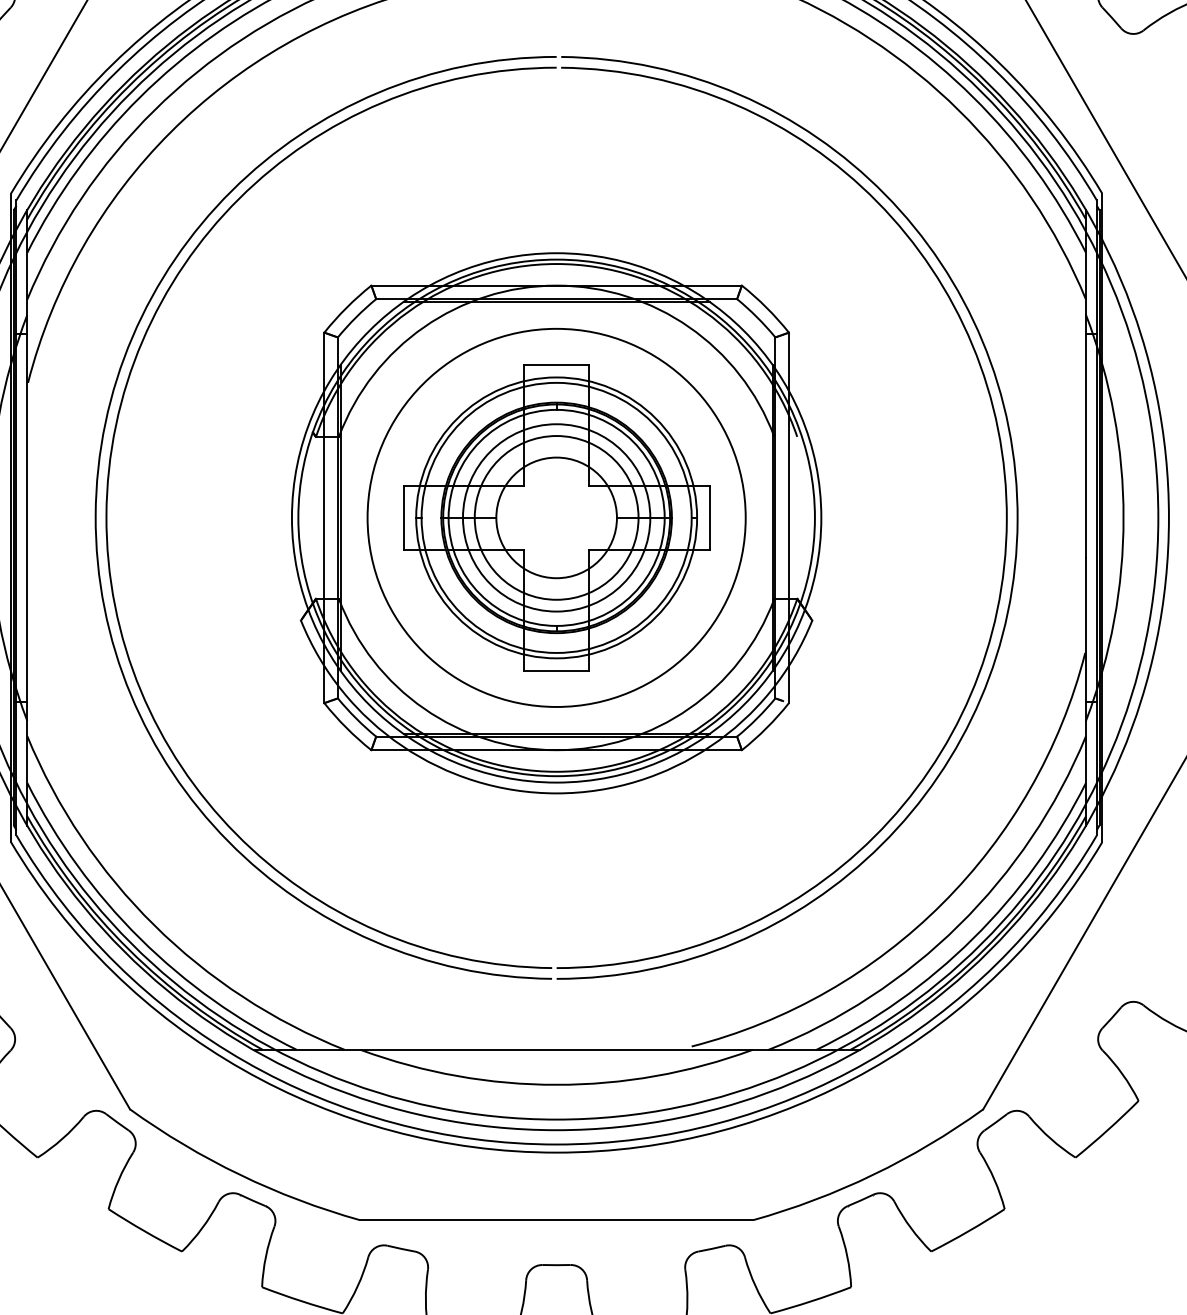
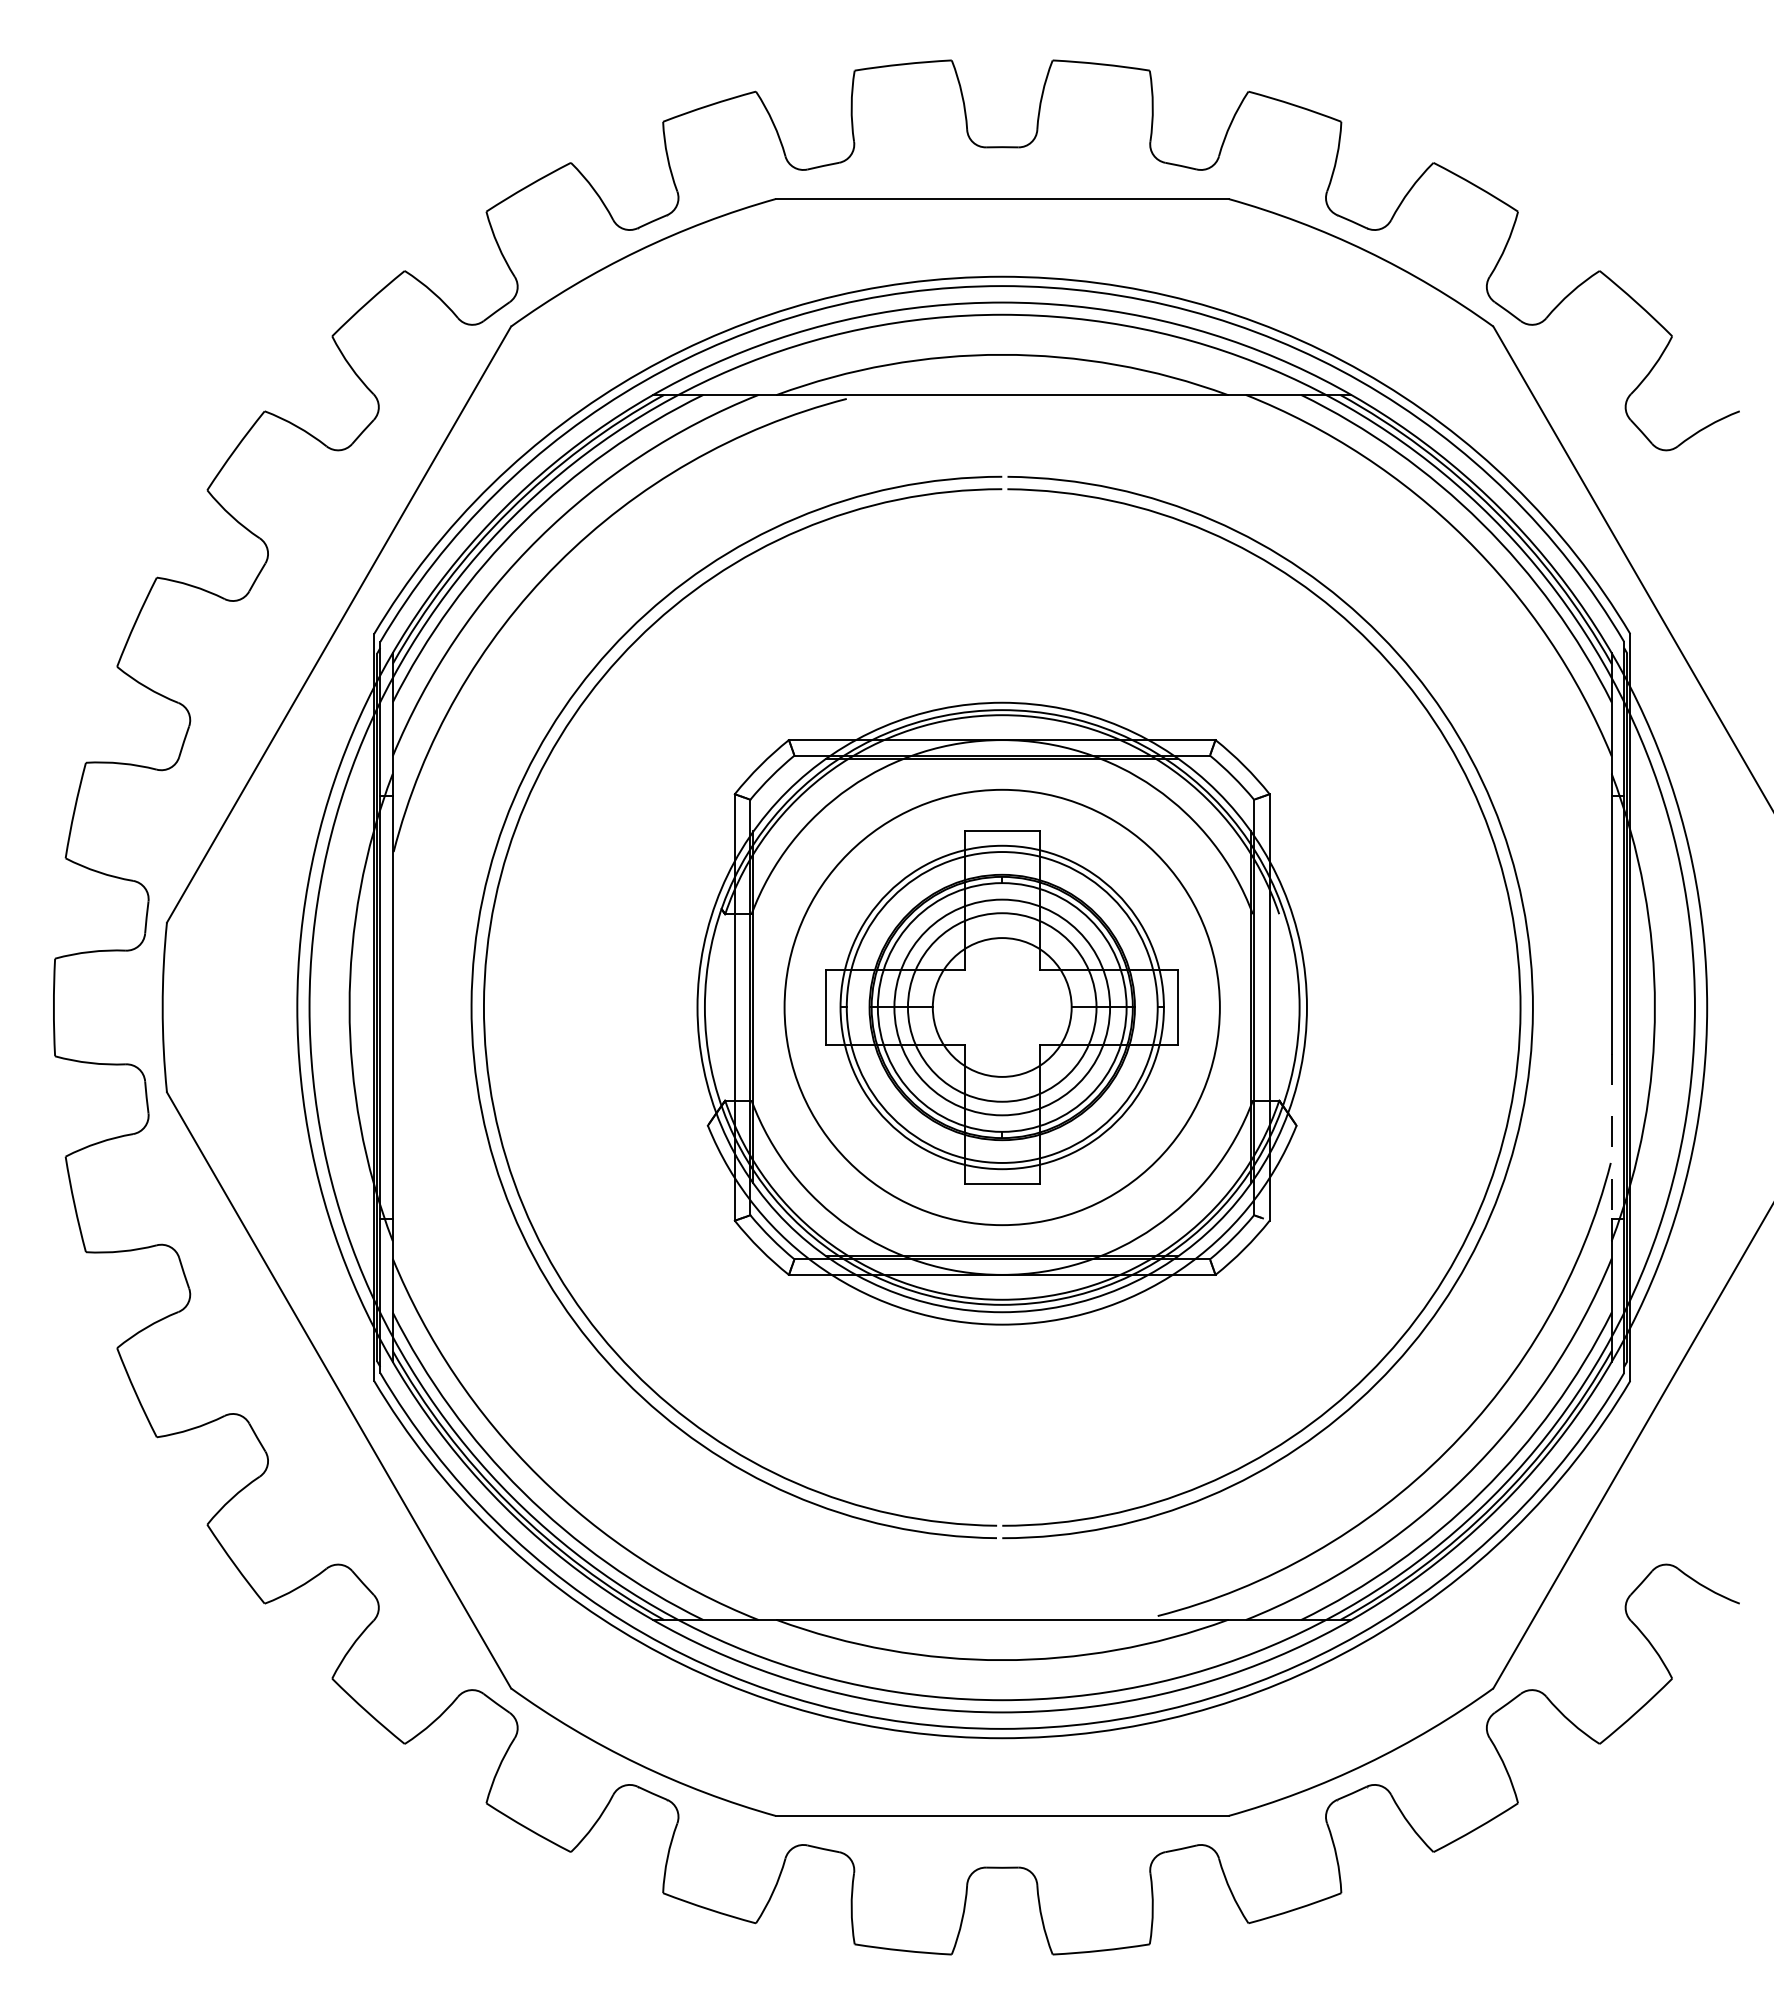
line: (1085, 630) -> (1611, 1137), solid -> dashed

